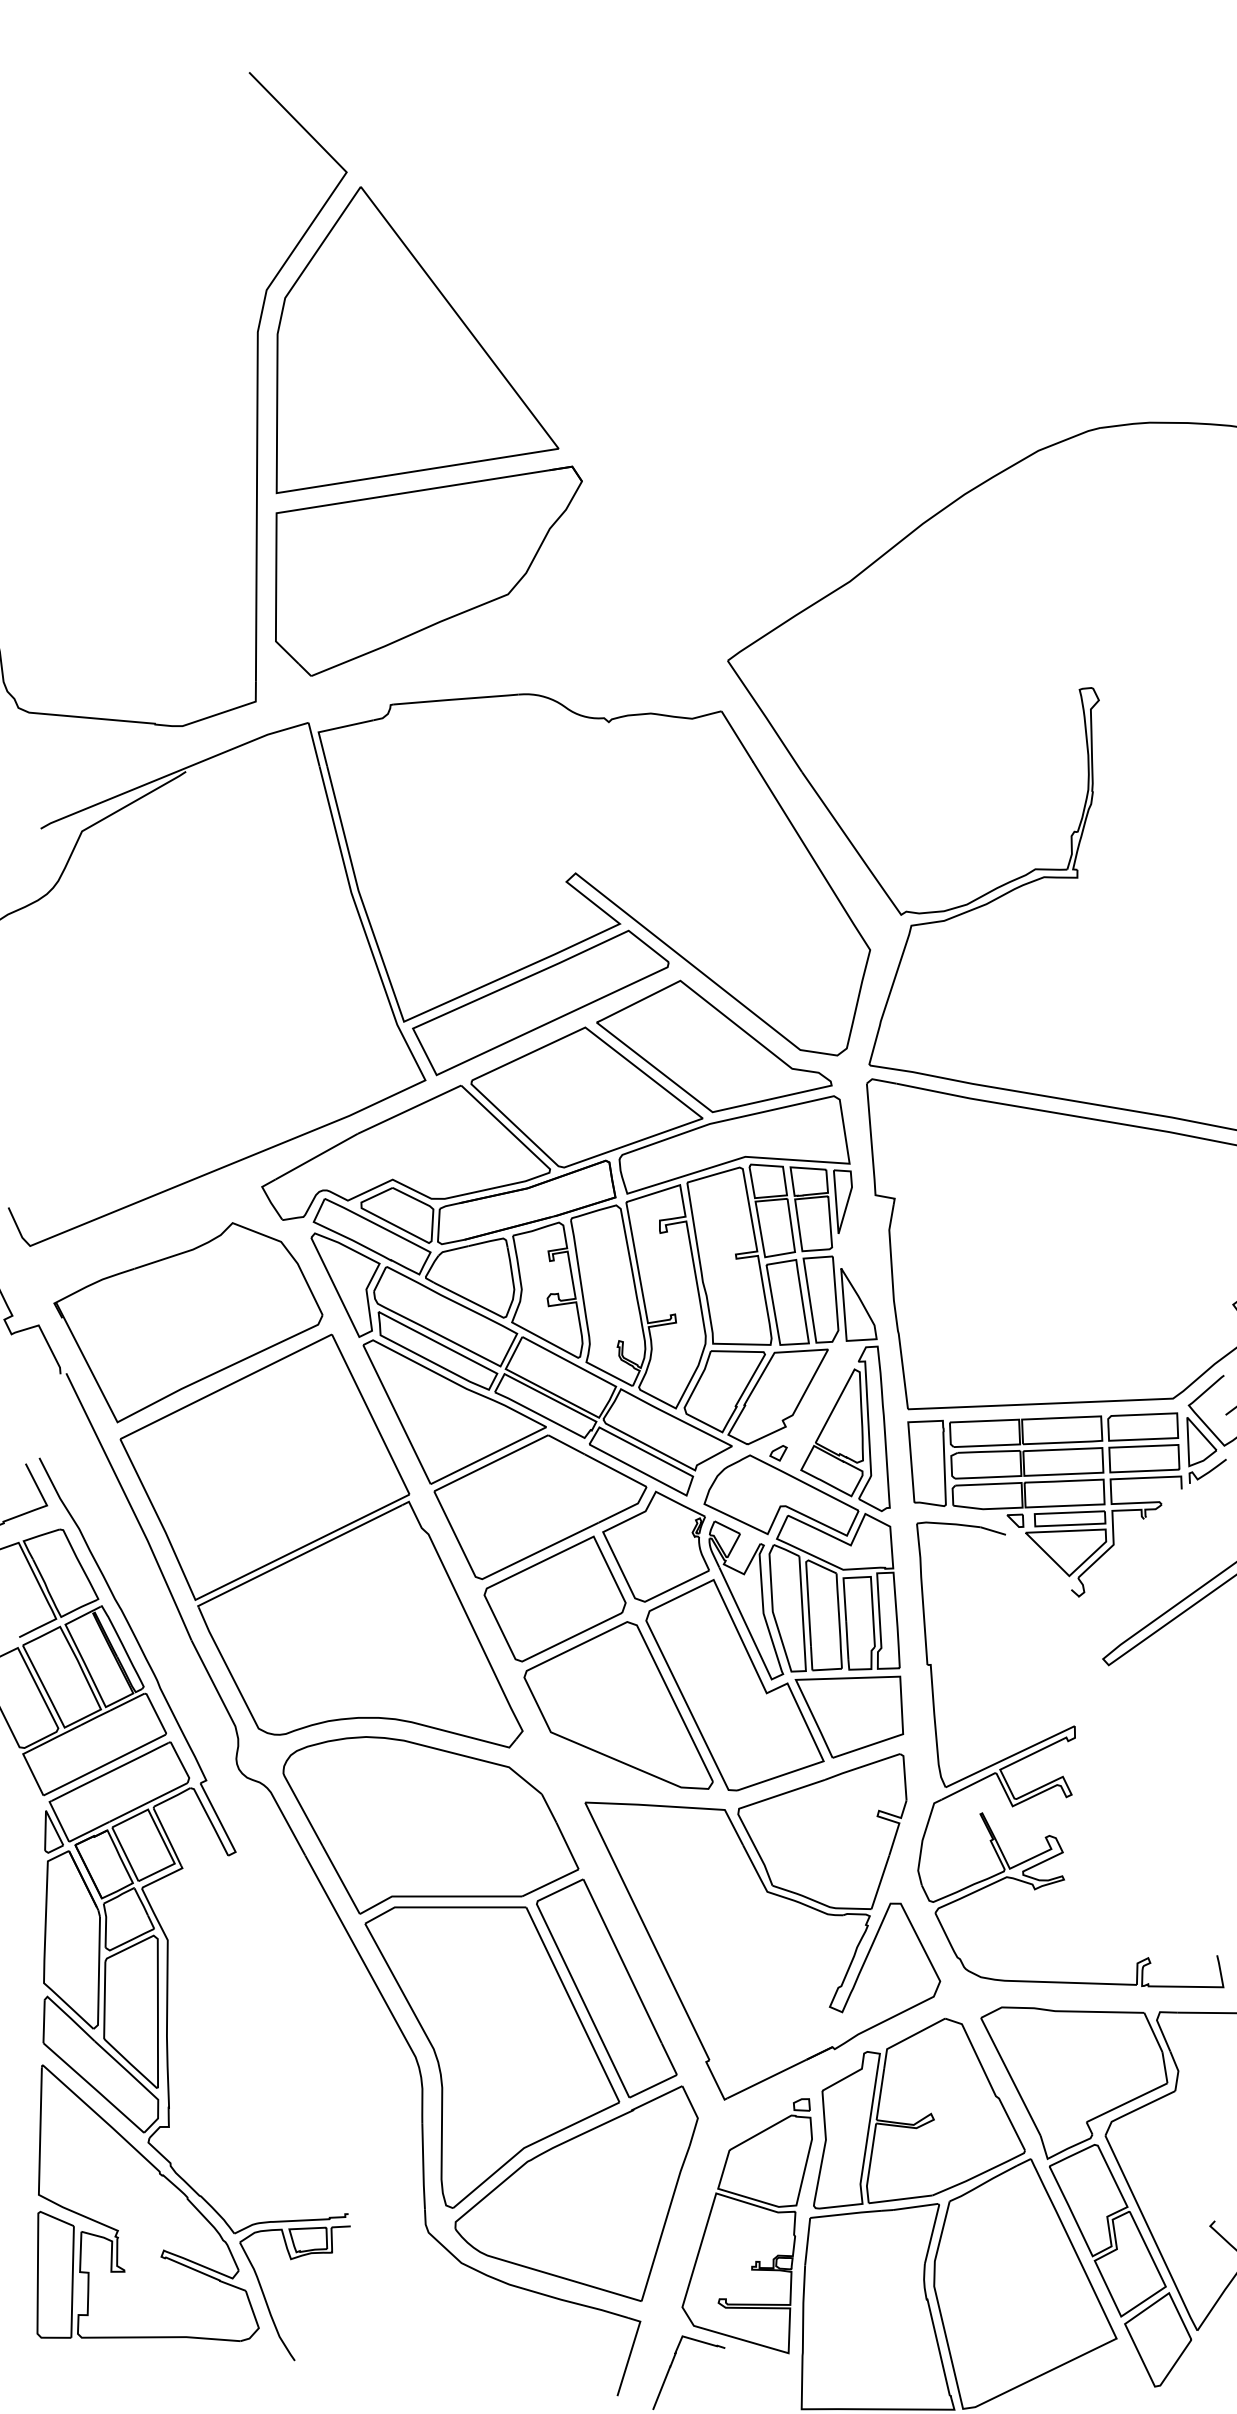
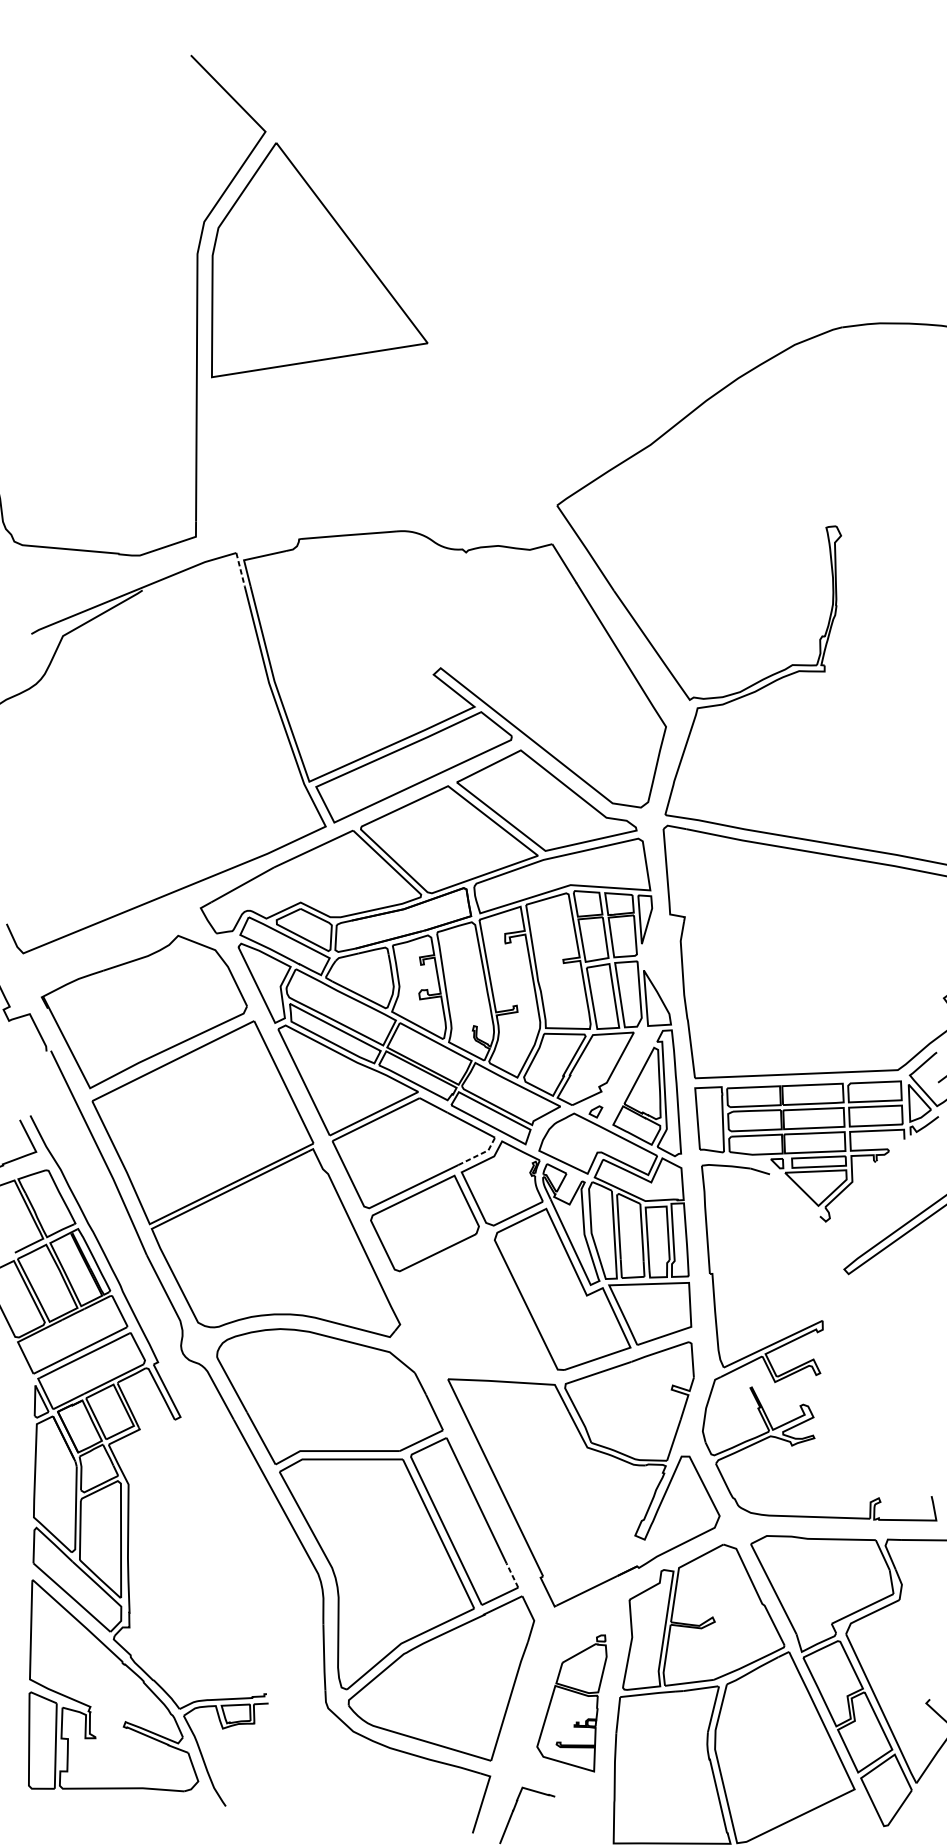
part: (428, 570) -> (328, 436), removed
line: (314, 744) -> (240, 569), solid -> dashed
line: (627, 1508) -> (480, 1154), solid -> dashed
part: (618, 1705) -> (473, 1304), removed
line: (669, 2059) -> (512, 1575), solid -> dashed
part: (746, 2226) -> (571, 1703), size x0.7

